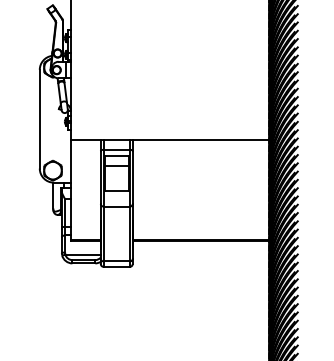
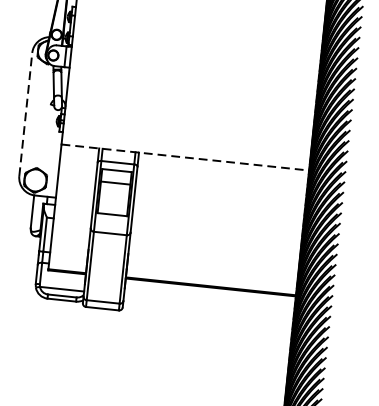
line: (39, 118) -> (25, 113), solid -> dashed
line: (170, 140) -> (186, 158), solid -> dashed

